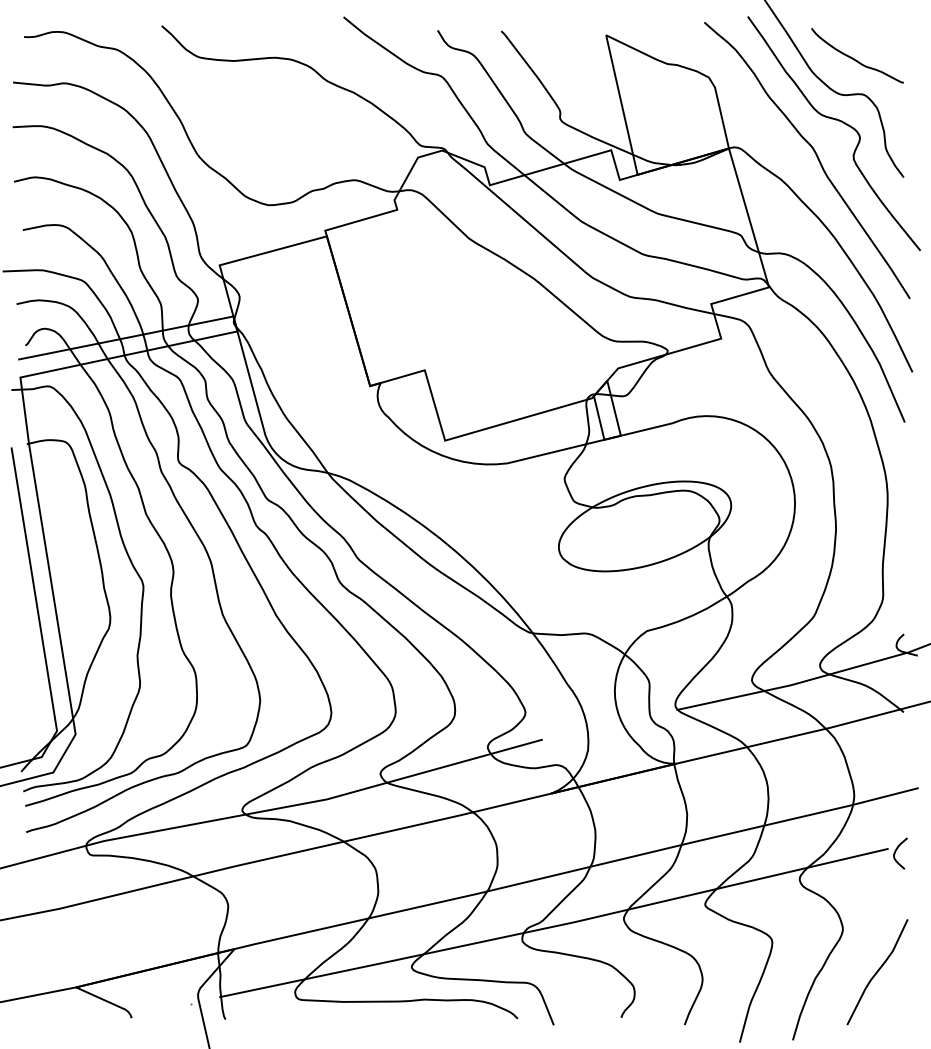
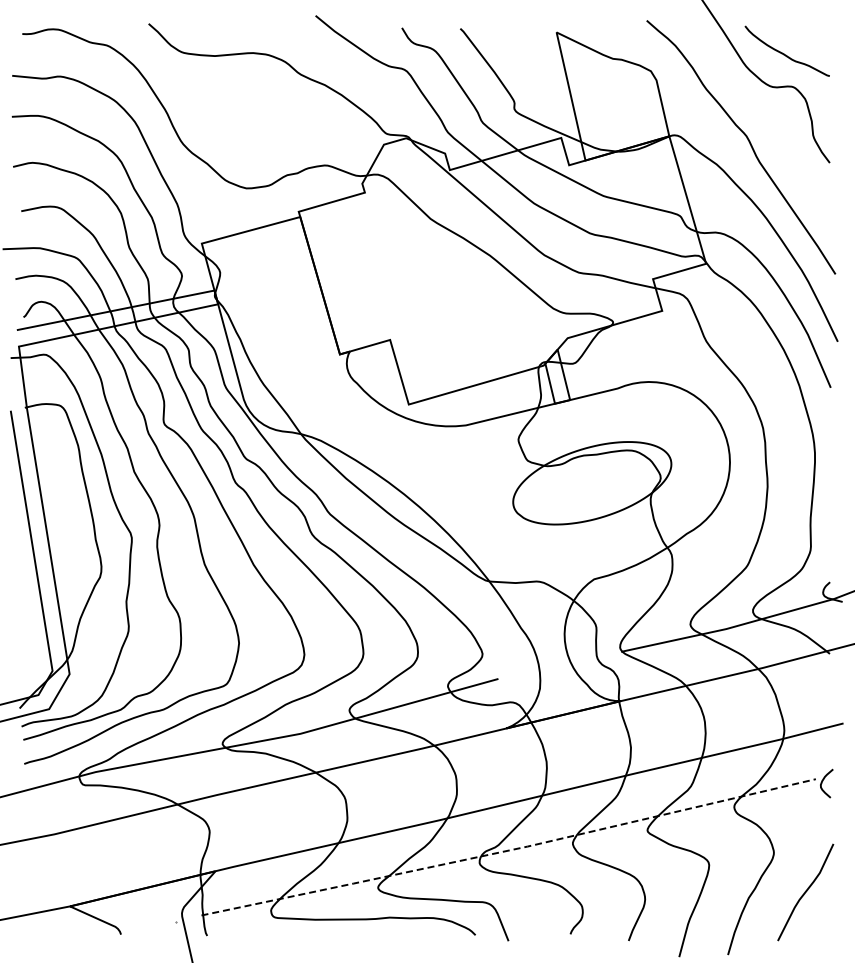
curve: (838, 121) -> (769, 111), removed
line: (554, 926) -> (509, 850), solid -> dashed

